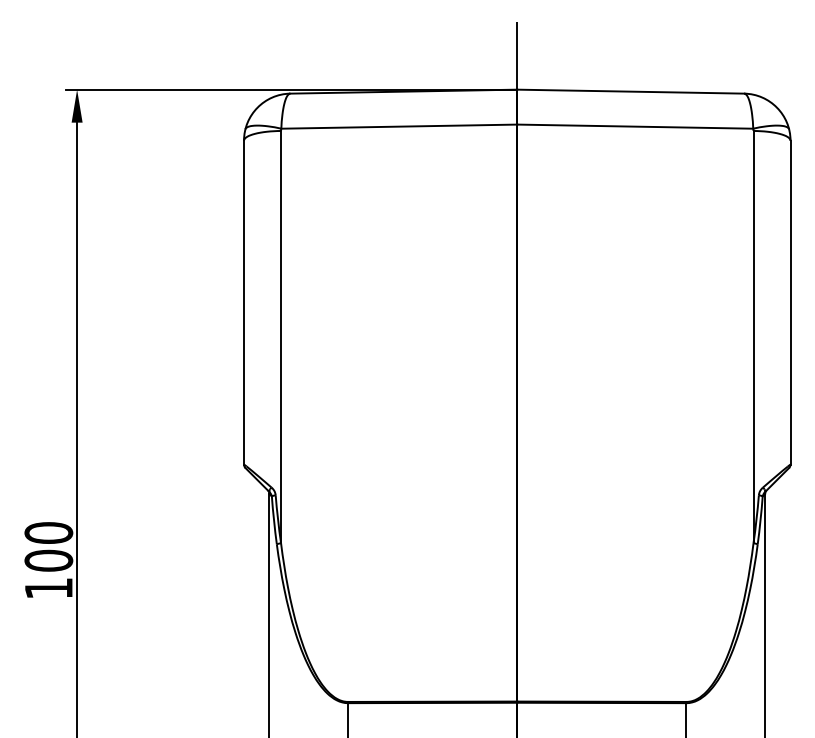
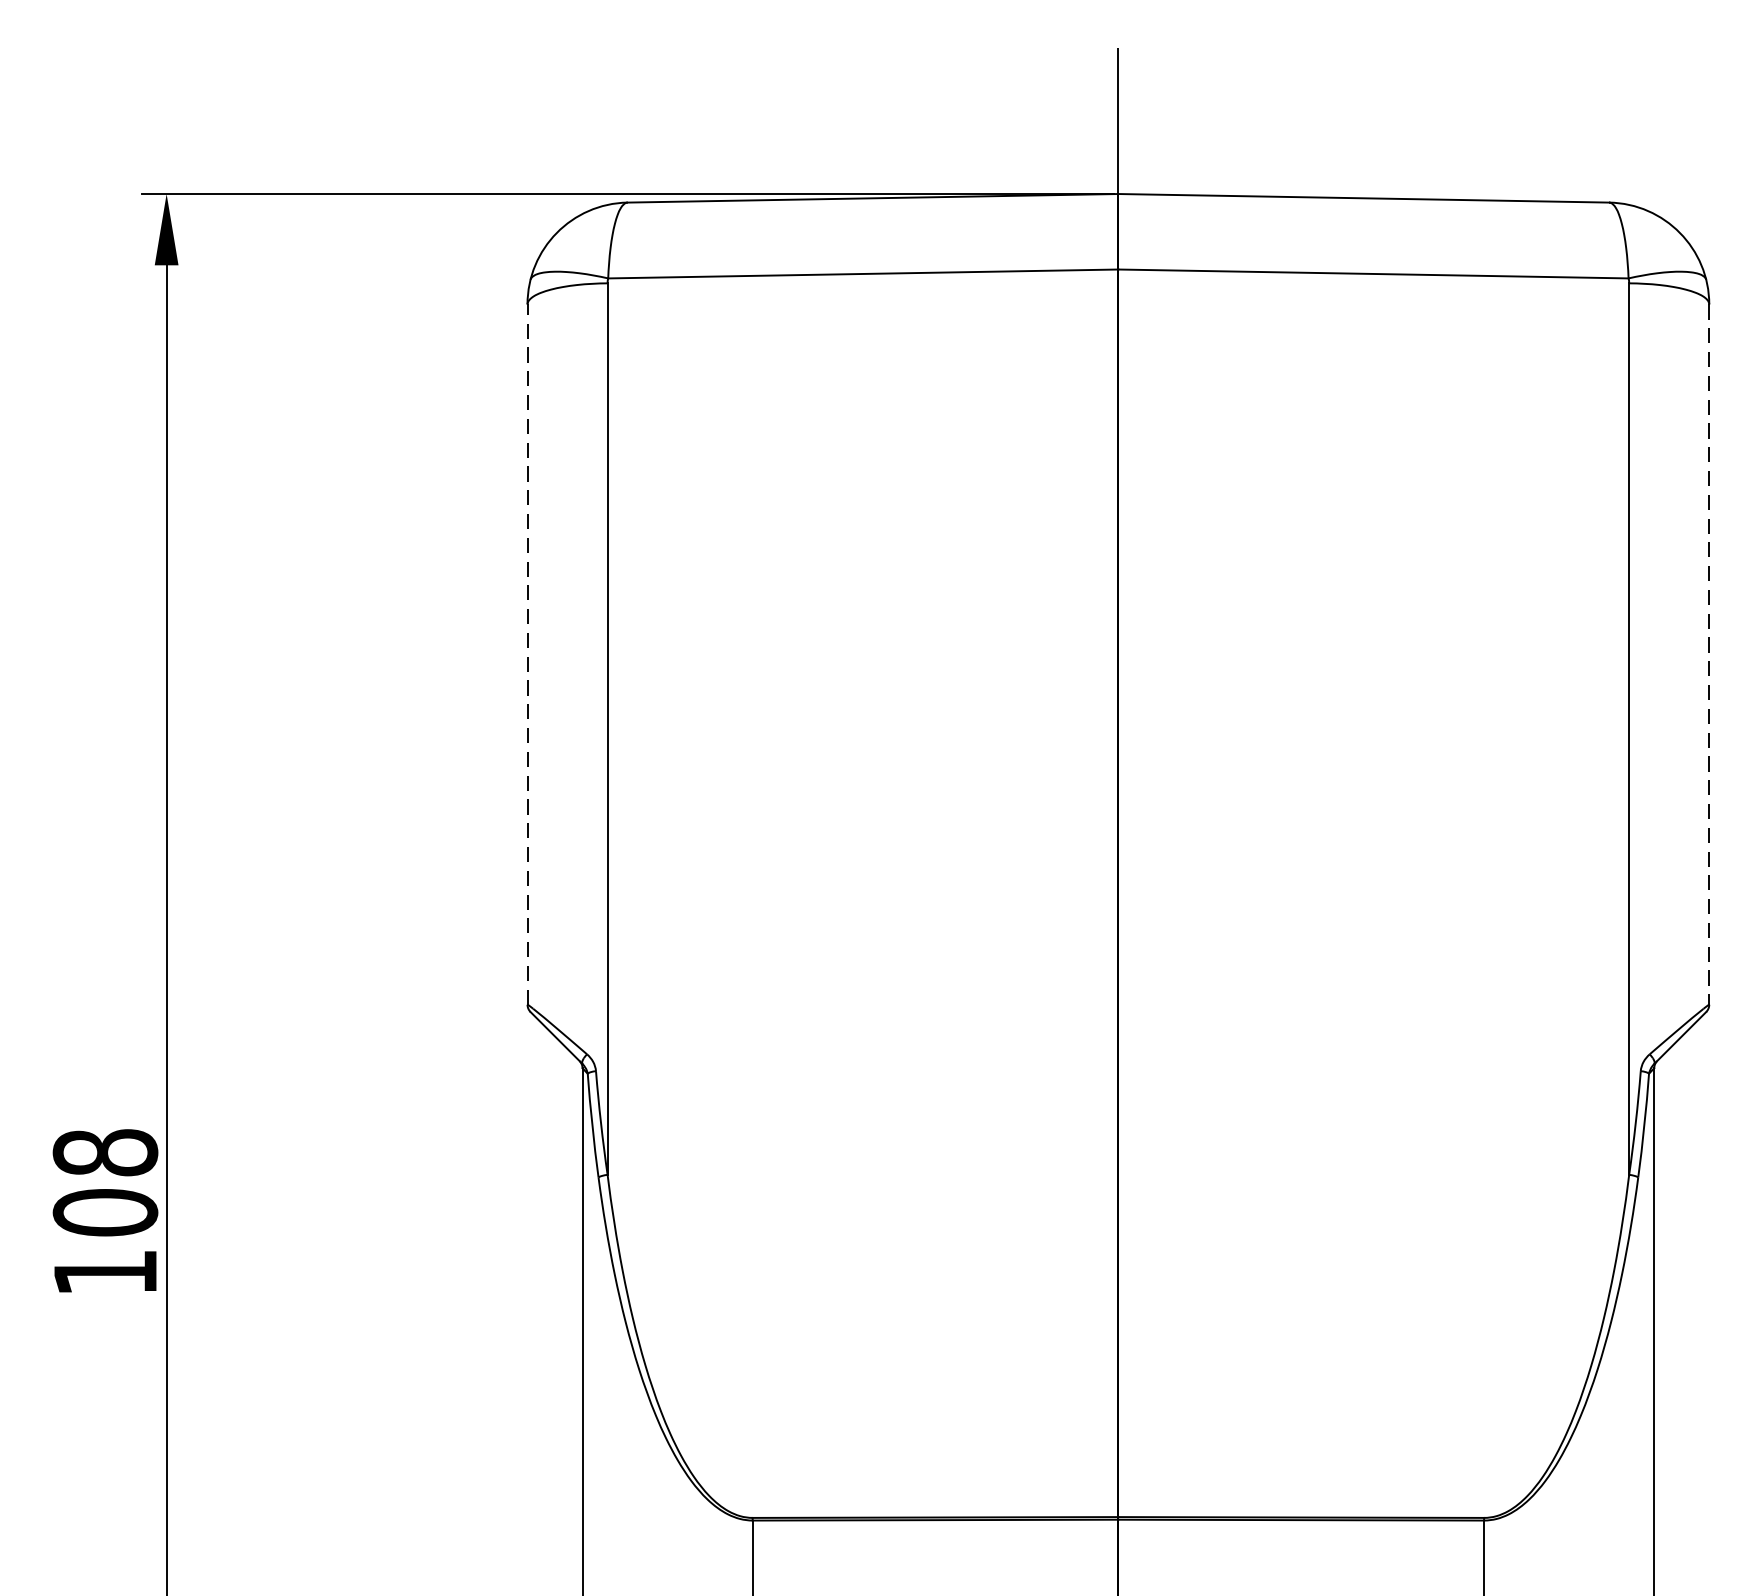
line: (244, 302) -> (528, 654), solid -> dashed
line: (790, 302) -> (1709, 654), solid -> dashed
text: (48, 532) -> (104, 1151), 100 -> 108

